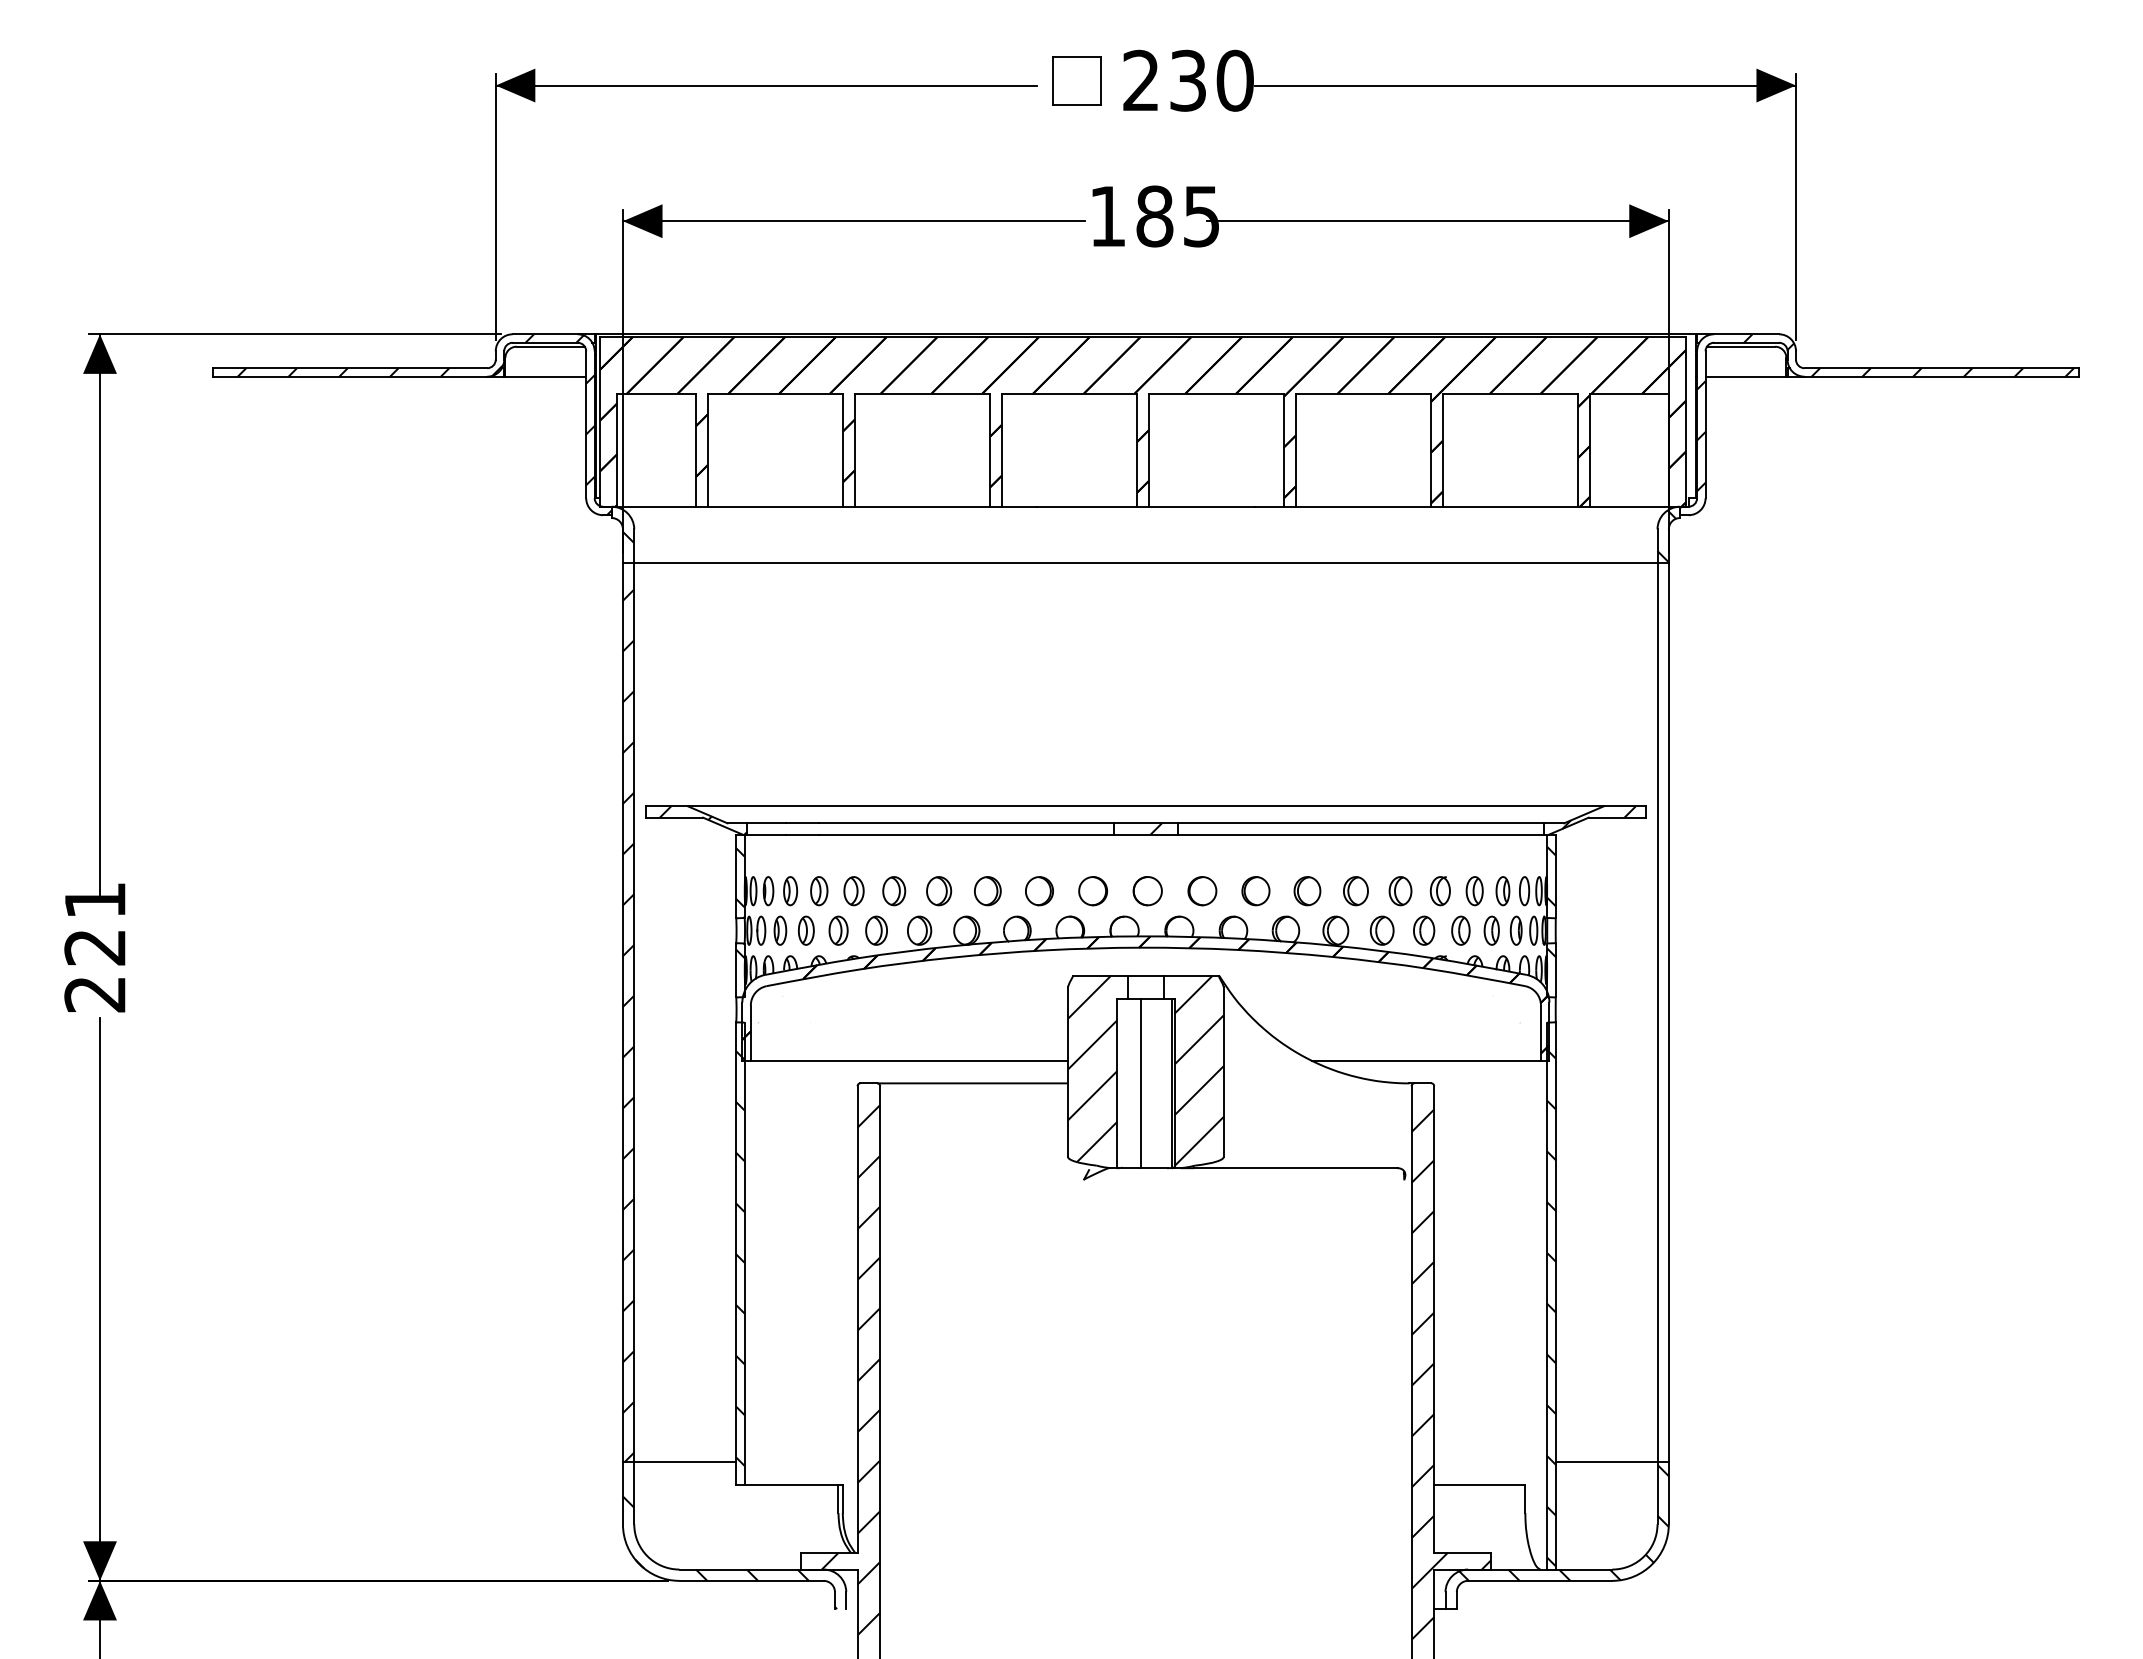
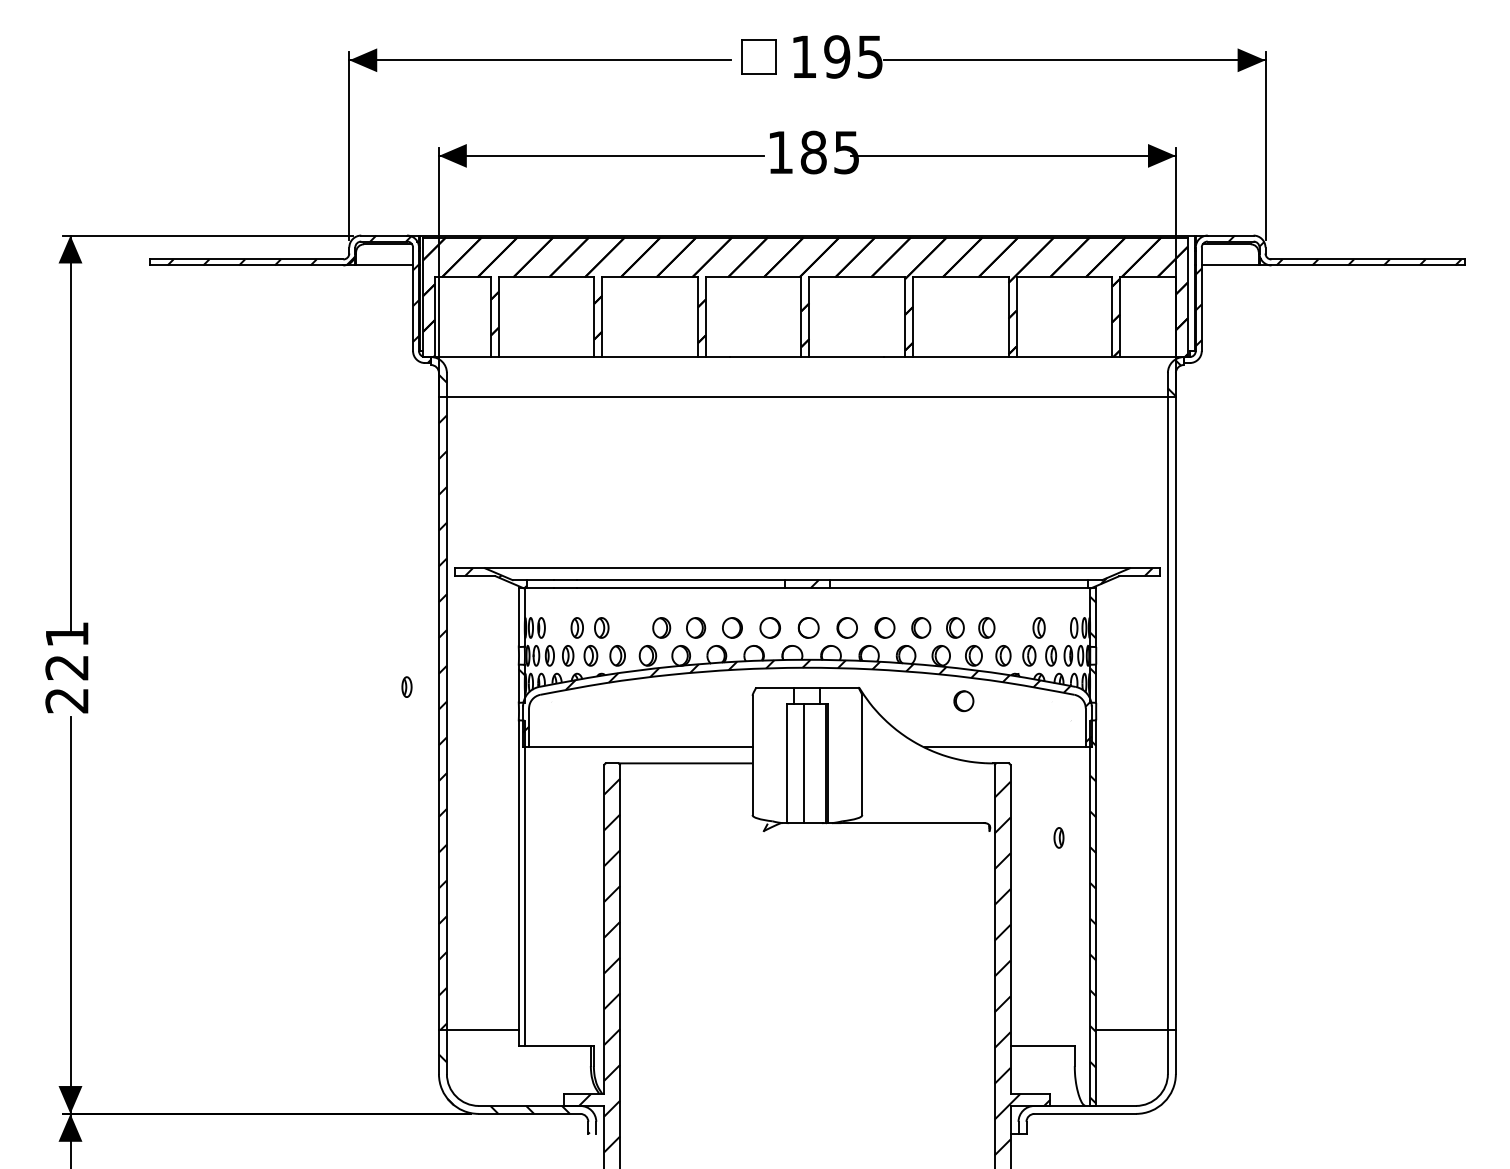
text: (1188, 80) -> (837, 56), 230 -> 195
hatch: (770, 882) -> (542, 621), removed
part: (790, 891) -> (406, 687), moved
part: (894, 891) -> (630, 628), removed
part: (1439, 891) -> (1014, 628), removed
part: (1502, 891) -> (1058, 838), moved
hatch: (1145, 994) -> (807, 700), removed
part: (1367, 995) -> (963, 701), added
hatch: (1094, 1071) -> (771, 755), removed
hatch: (1198, 1071) -> (844, 755), removed
hatch: (773, 1243) -> (545, 876), removed
hatch: (1556, 1536) -> (1096, 1082), removed

